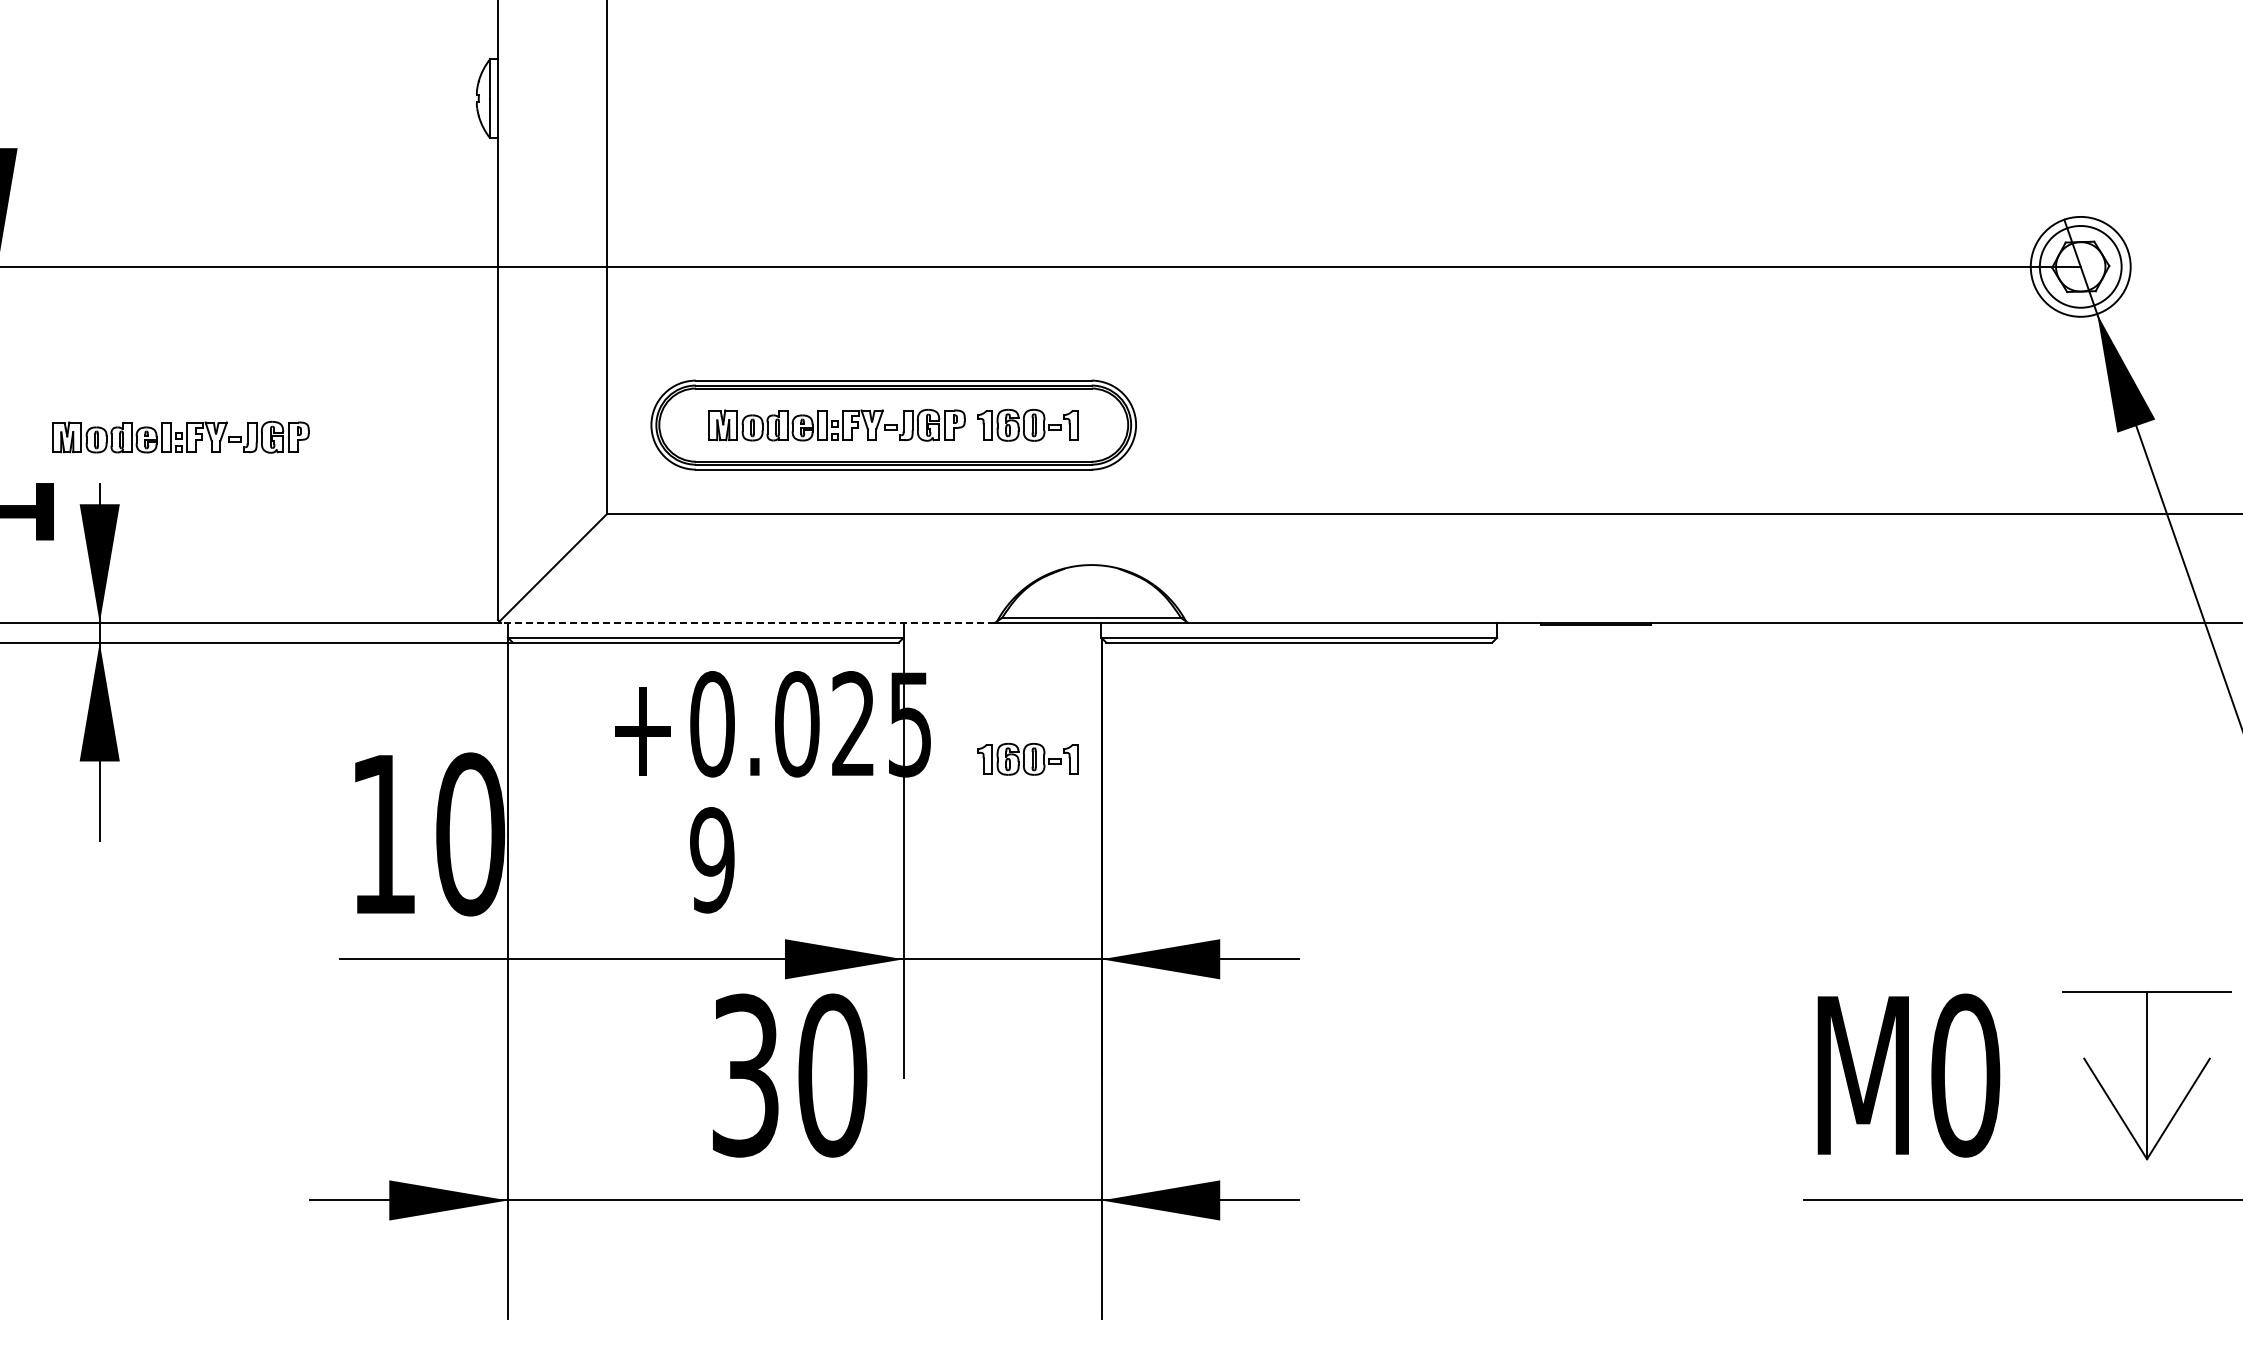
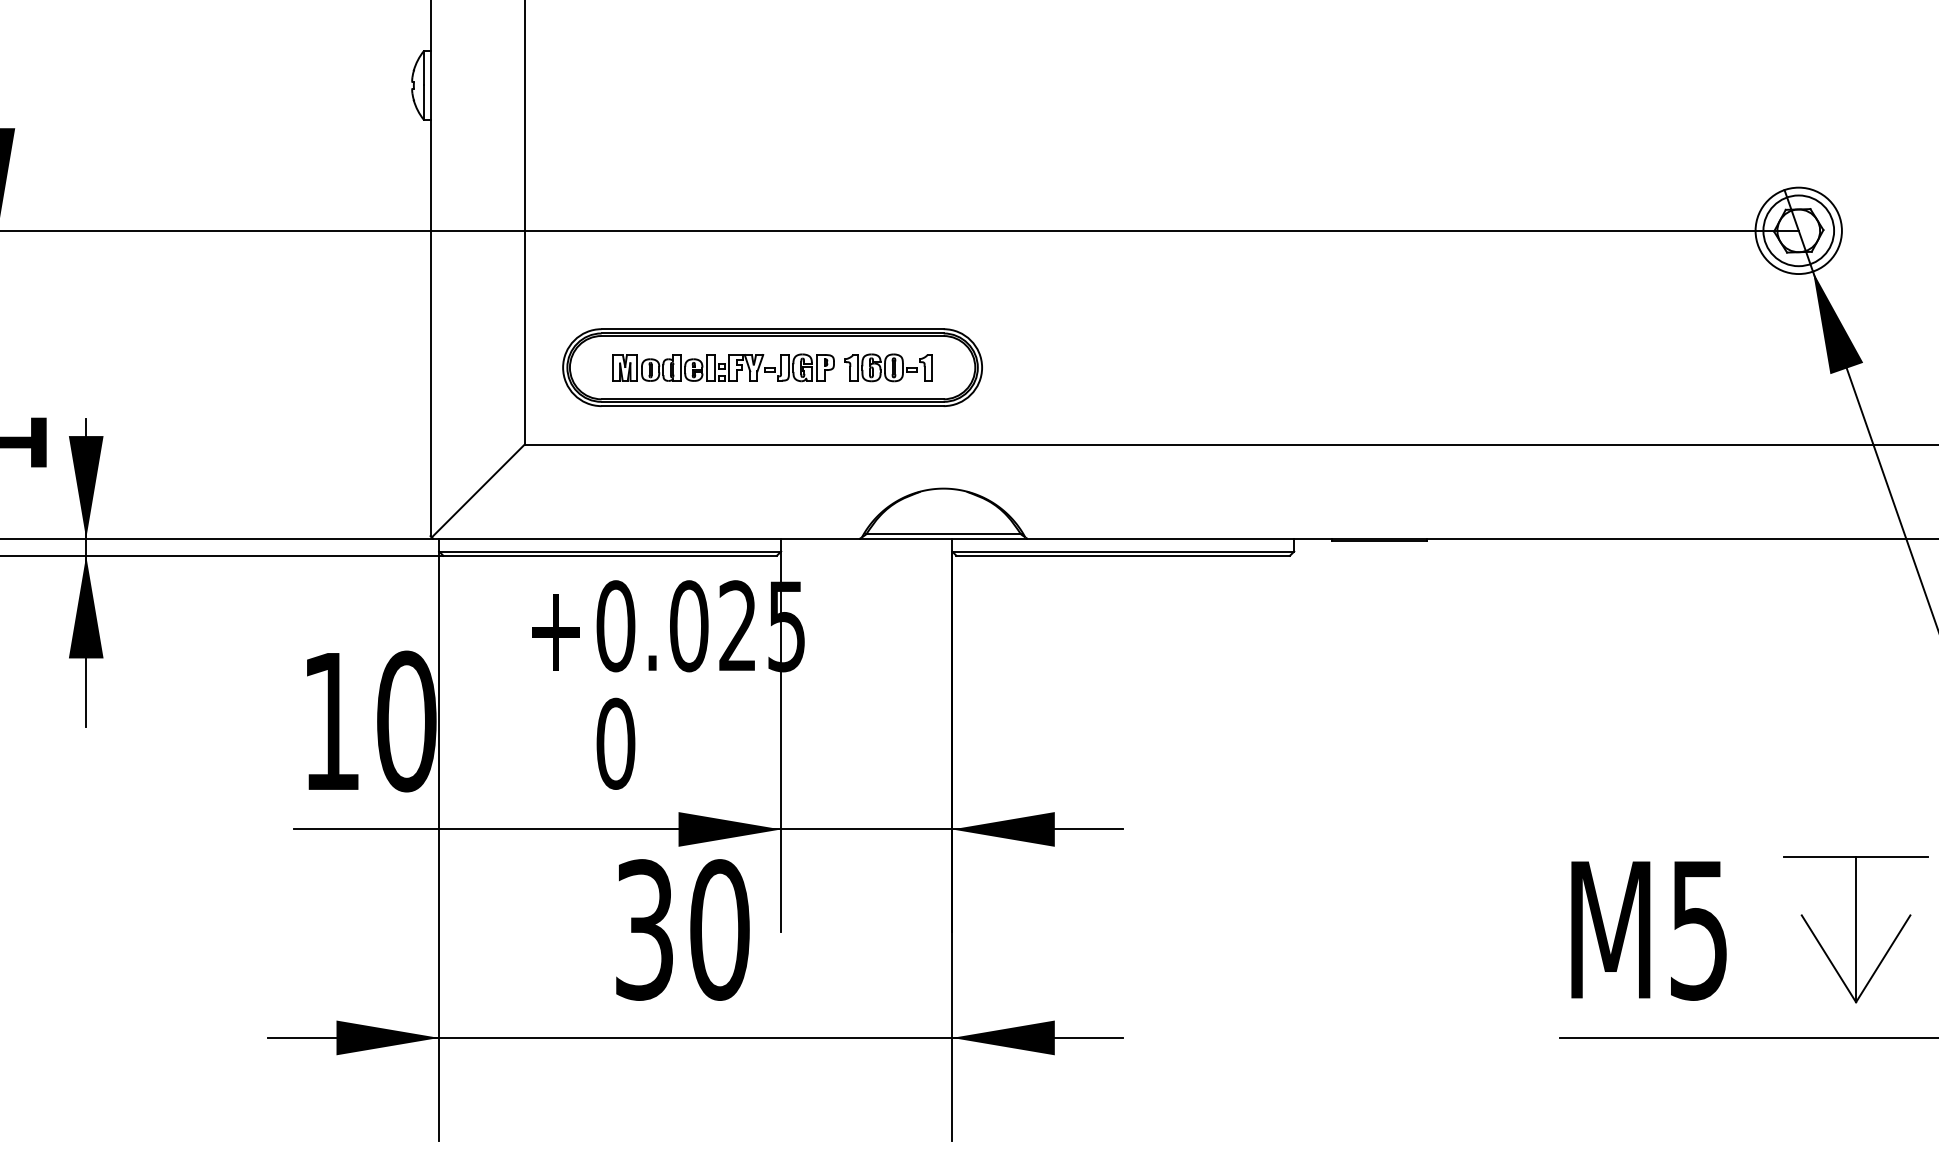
part: (180, 436) -> (156, 377), removed
line: (747, 622) -> (646, 538), dashed -> solid
part: (1027, 758) -> (888, 655), removed
text: (712, 860) -> (615, 744), 9 -> 0
text: (1965, 1075) -> (1699, 929), M0 -> M5

